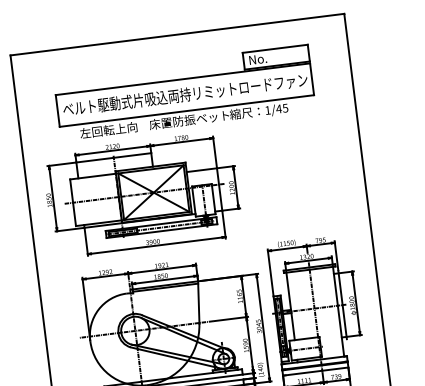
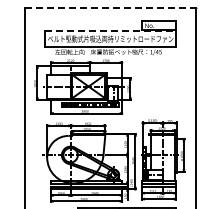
line: (177, 35) -> (110, 8), solid -> dashed
line: (183, 80) -> (110, 31), solid -> dashed

